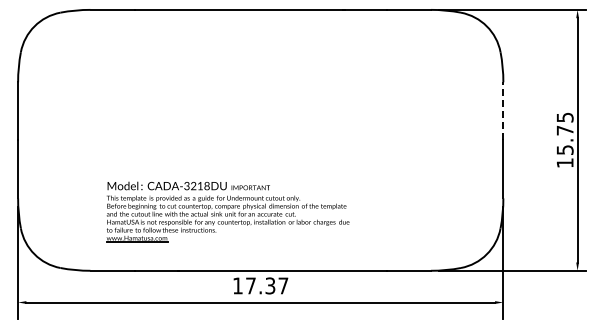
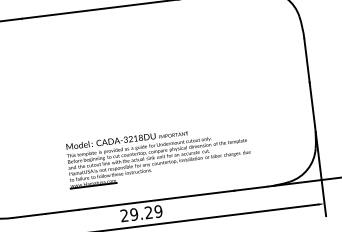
line: (503, 110) -> (307, 60), dashed -> solid
part: (227, 211) -> (158, 155), moved
text: (260, 285) -> (141, 213), 17.37 -> 29.29

